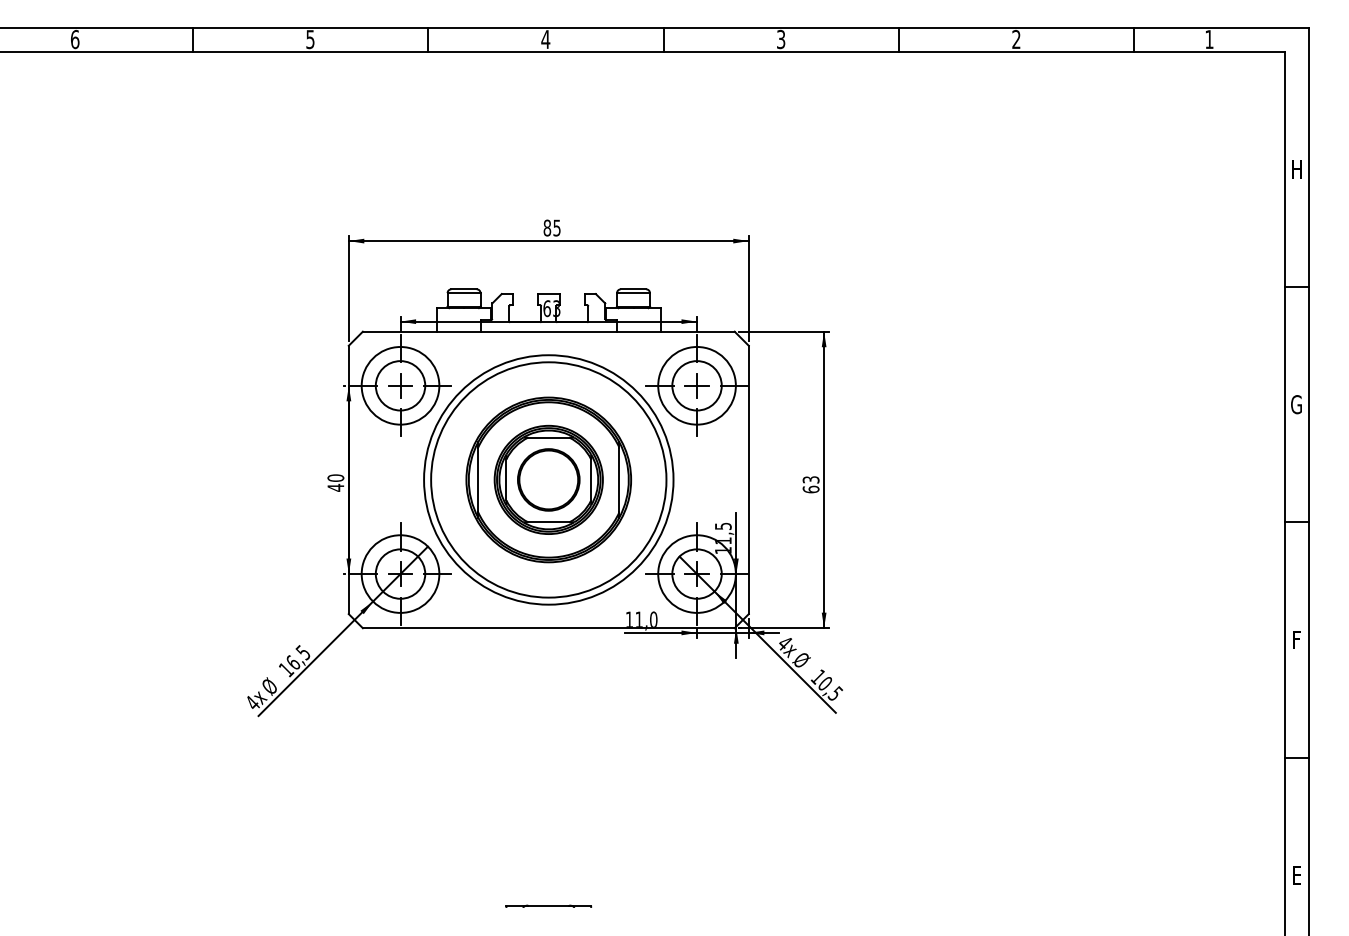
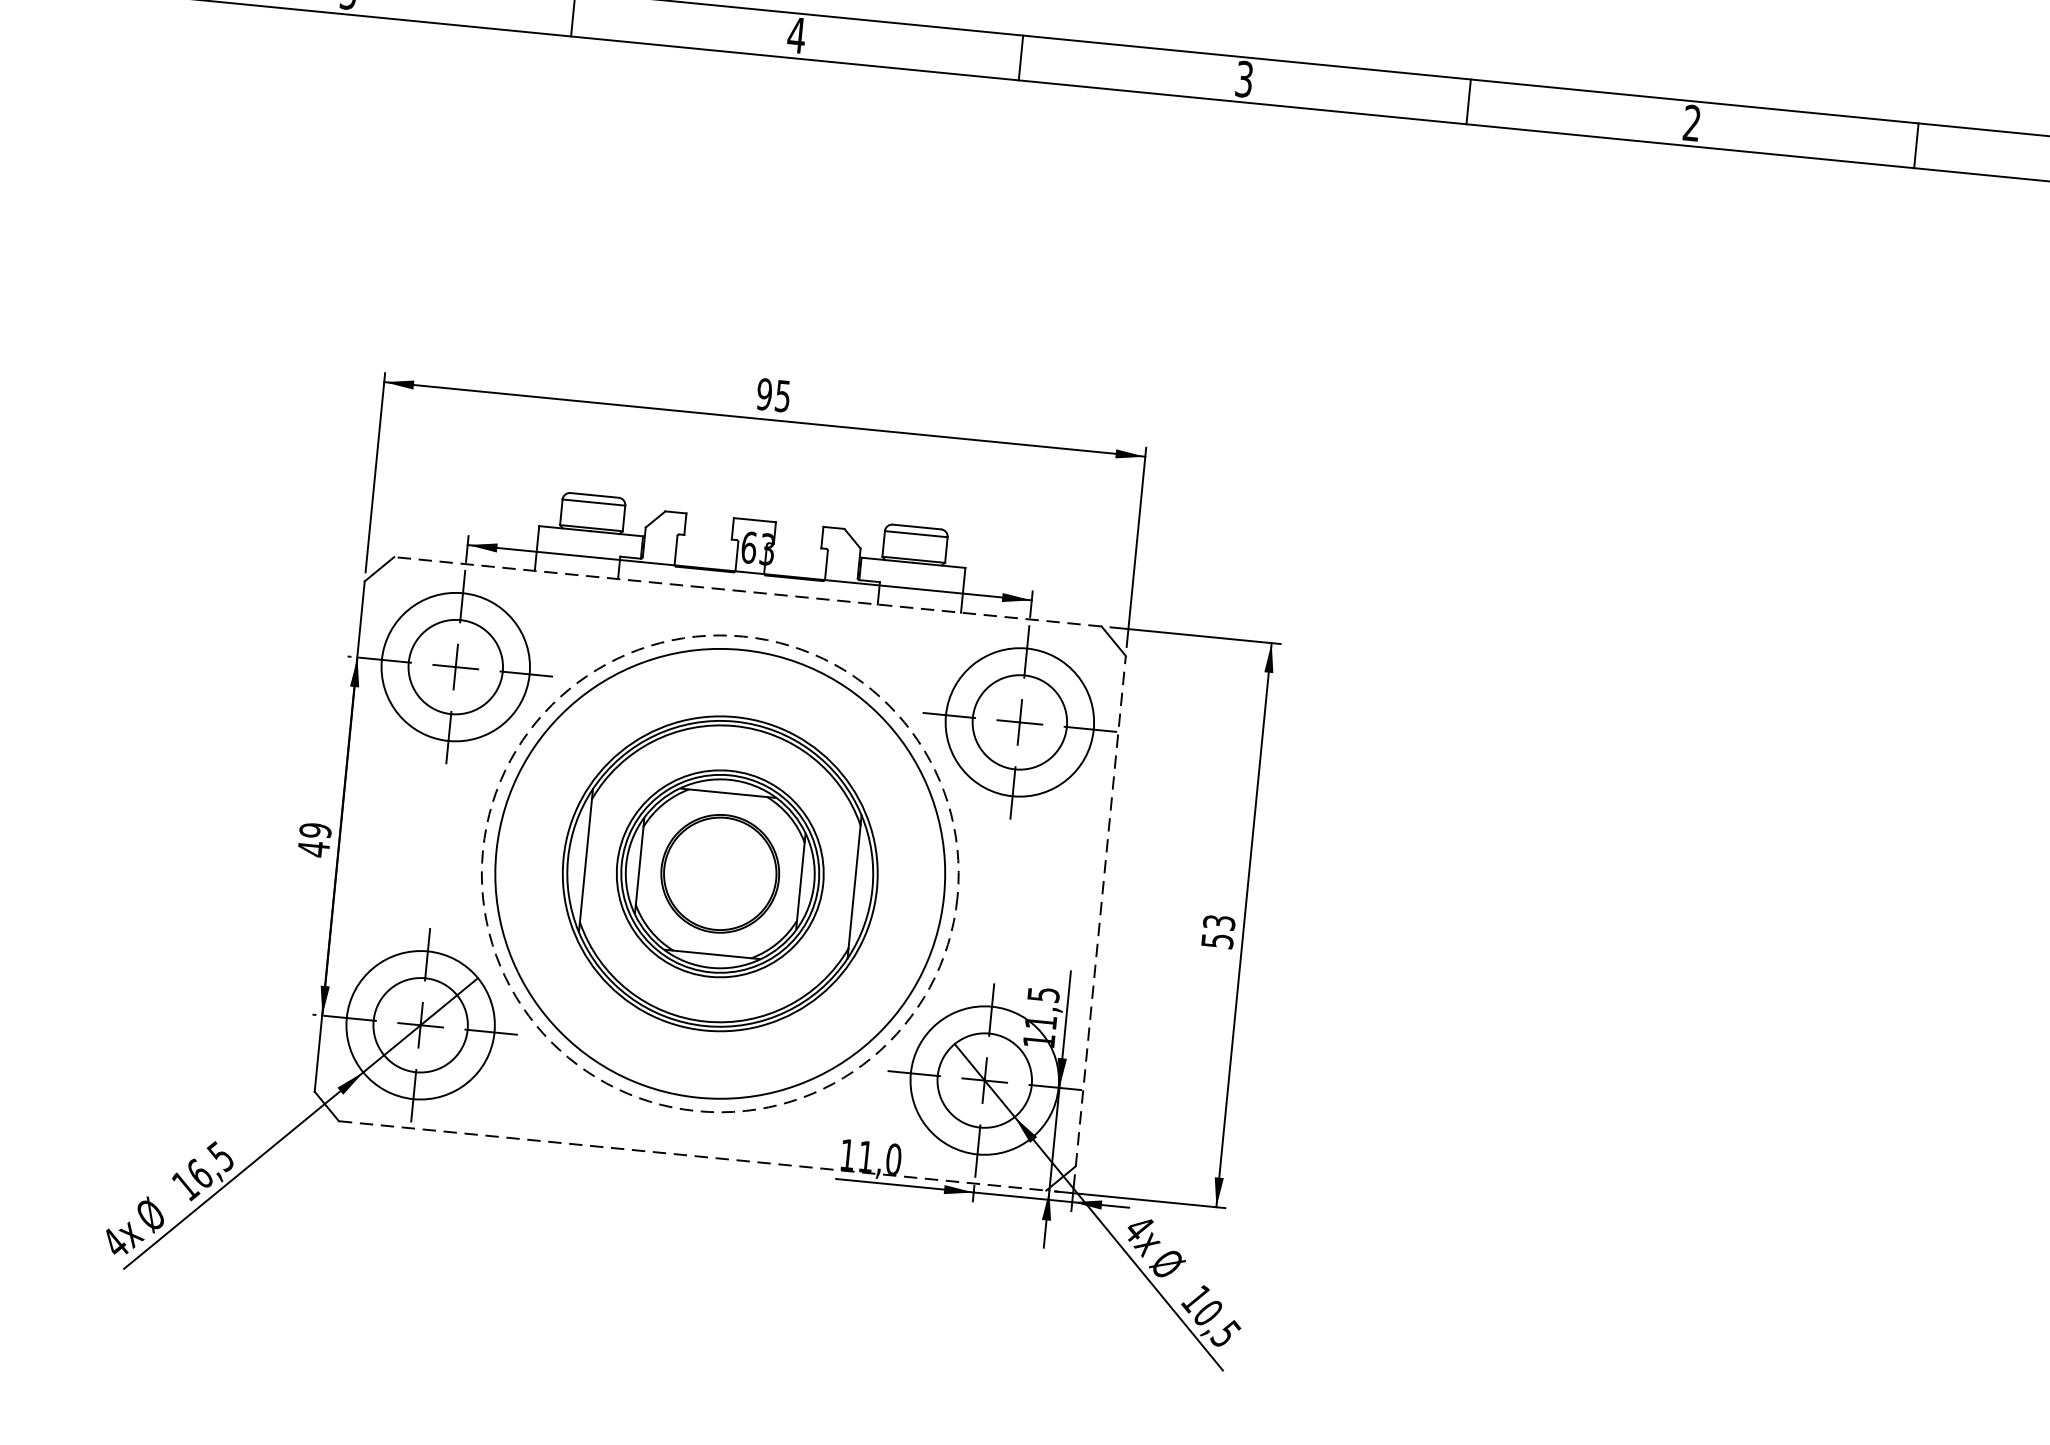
text: (547, 227) -> (764, 393), 85 -> 95
line: (548, 331) -> (747, 591), solid -> dashed
text: (335, 477) -> (314, 829), 40 -> 49
circle: (548, 479) -> (719, 872), solid -> dashed
line: (748, 479) -> (1100, 910), solid -> dashed
text: (810, 489) -> (1216, 940), 63 -> 53
line: (548, 628) -> (691, 1156), solid -> dashed

